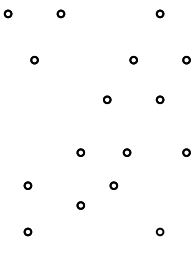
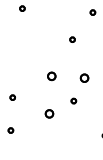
part: (80, 152) -> (51, 76), size x1.6
part: (126, 152) -> (84, 77), size x1.6
part: (80, 205) -> (49, 113), size x1.6

